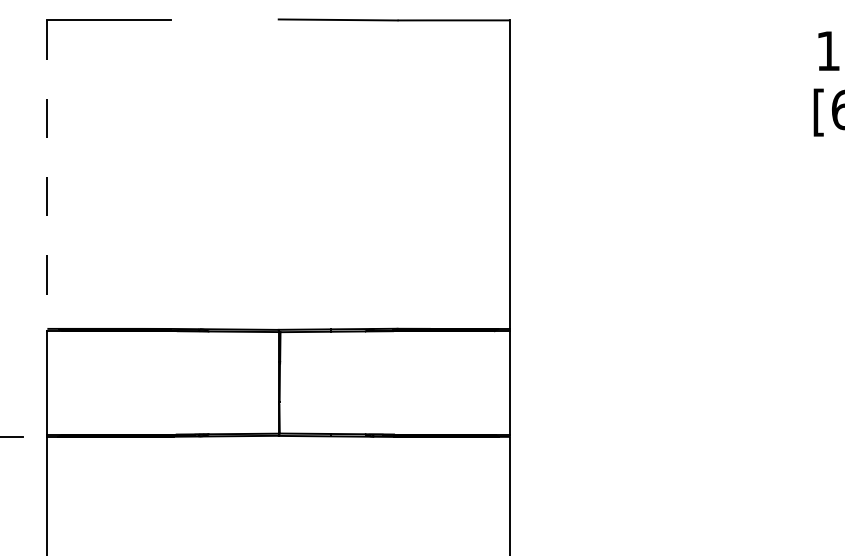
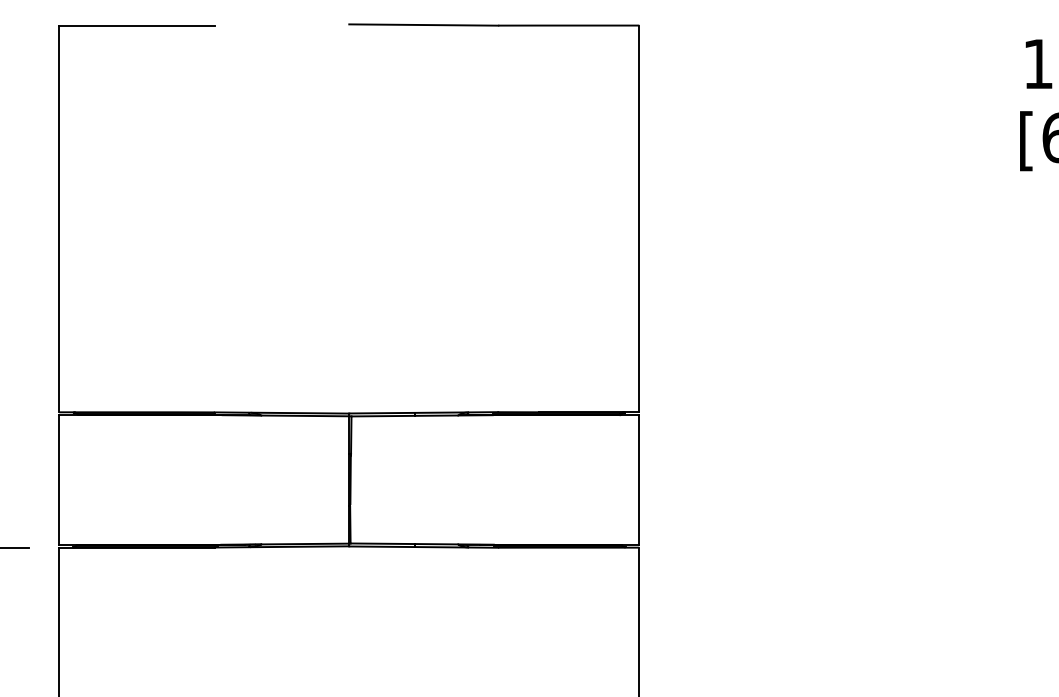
line: (47, 175) -> (59, 219), dashed -> solid

